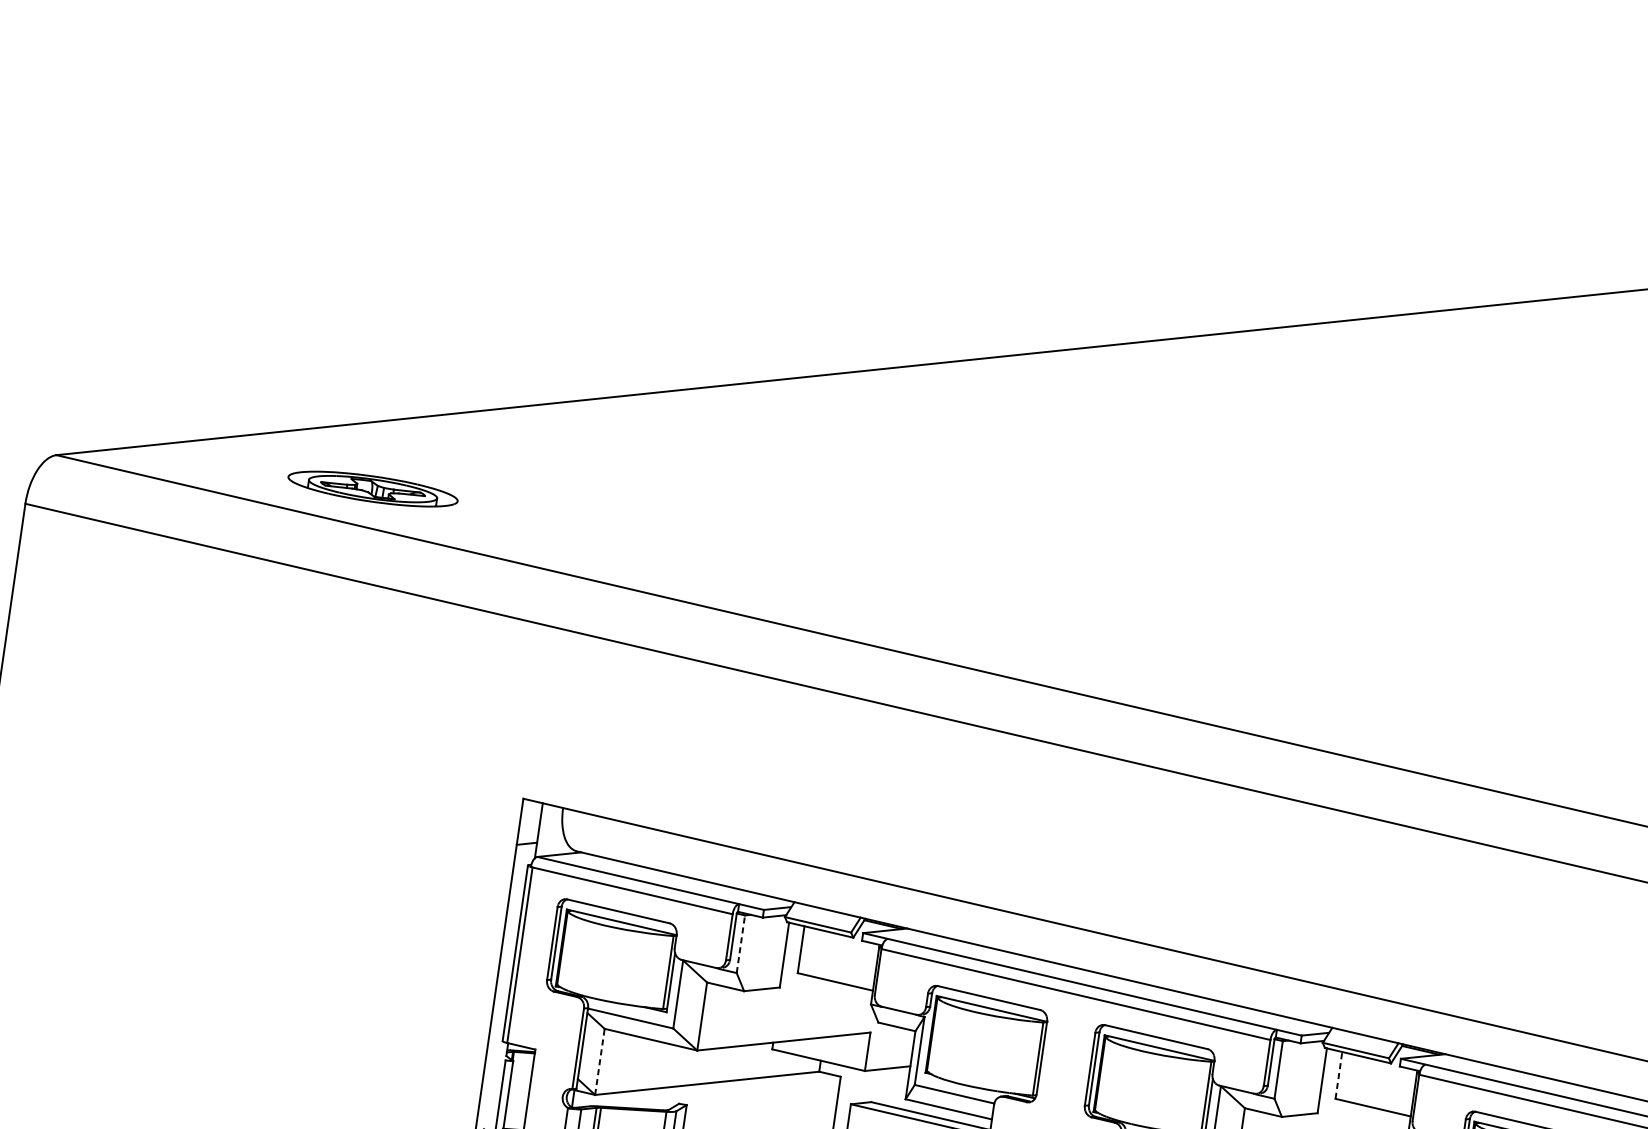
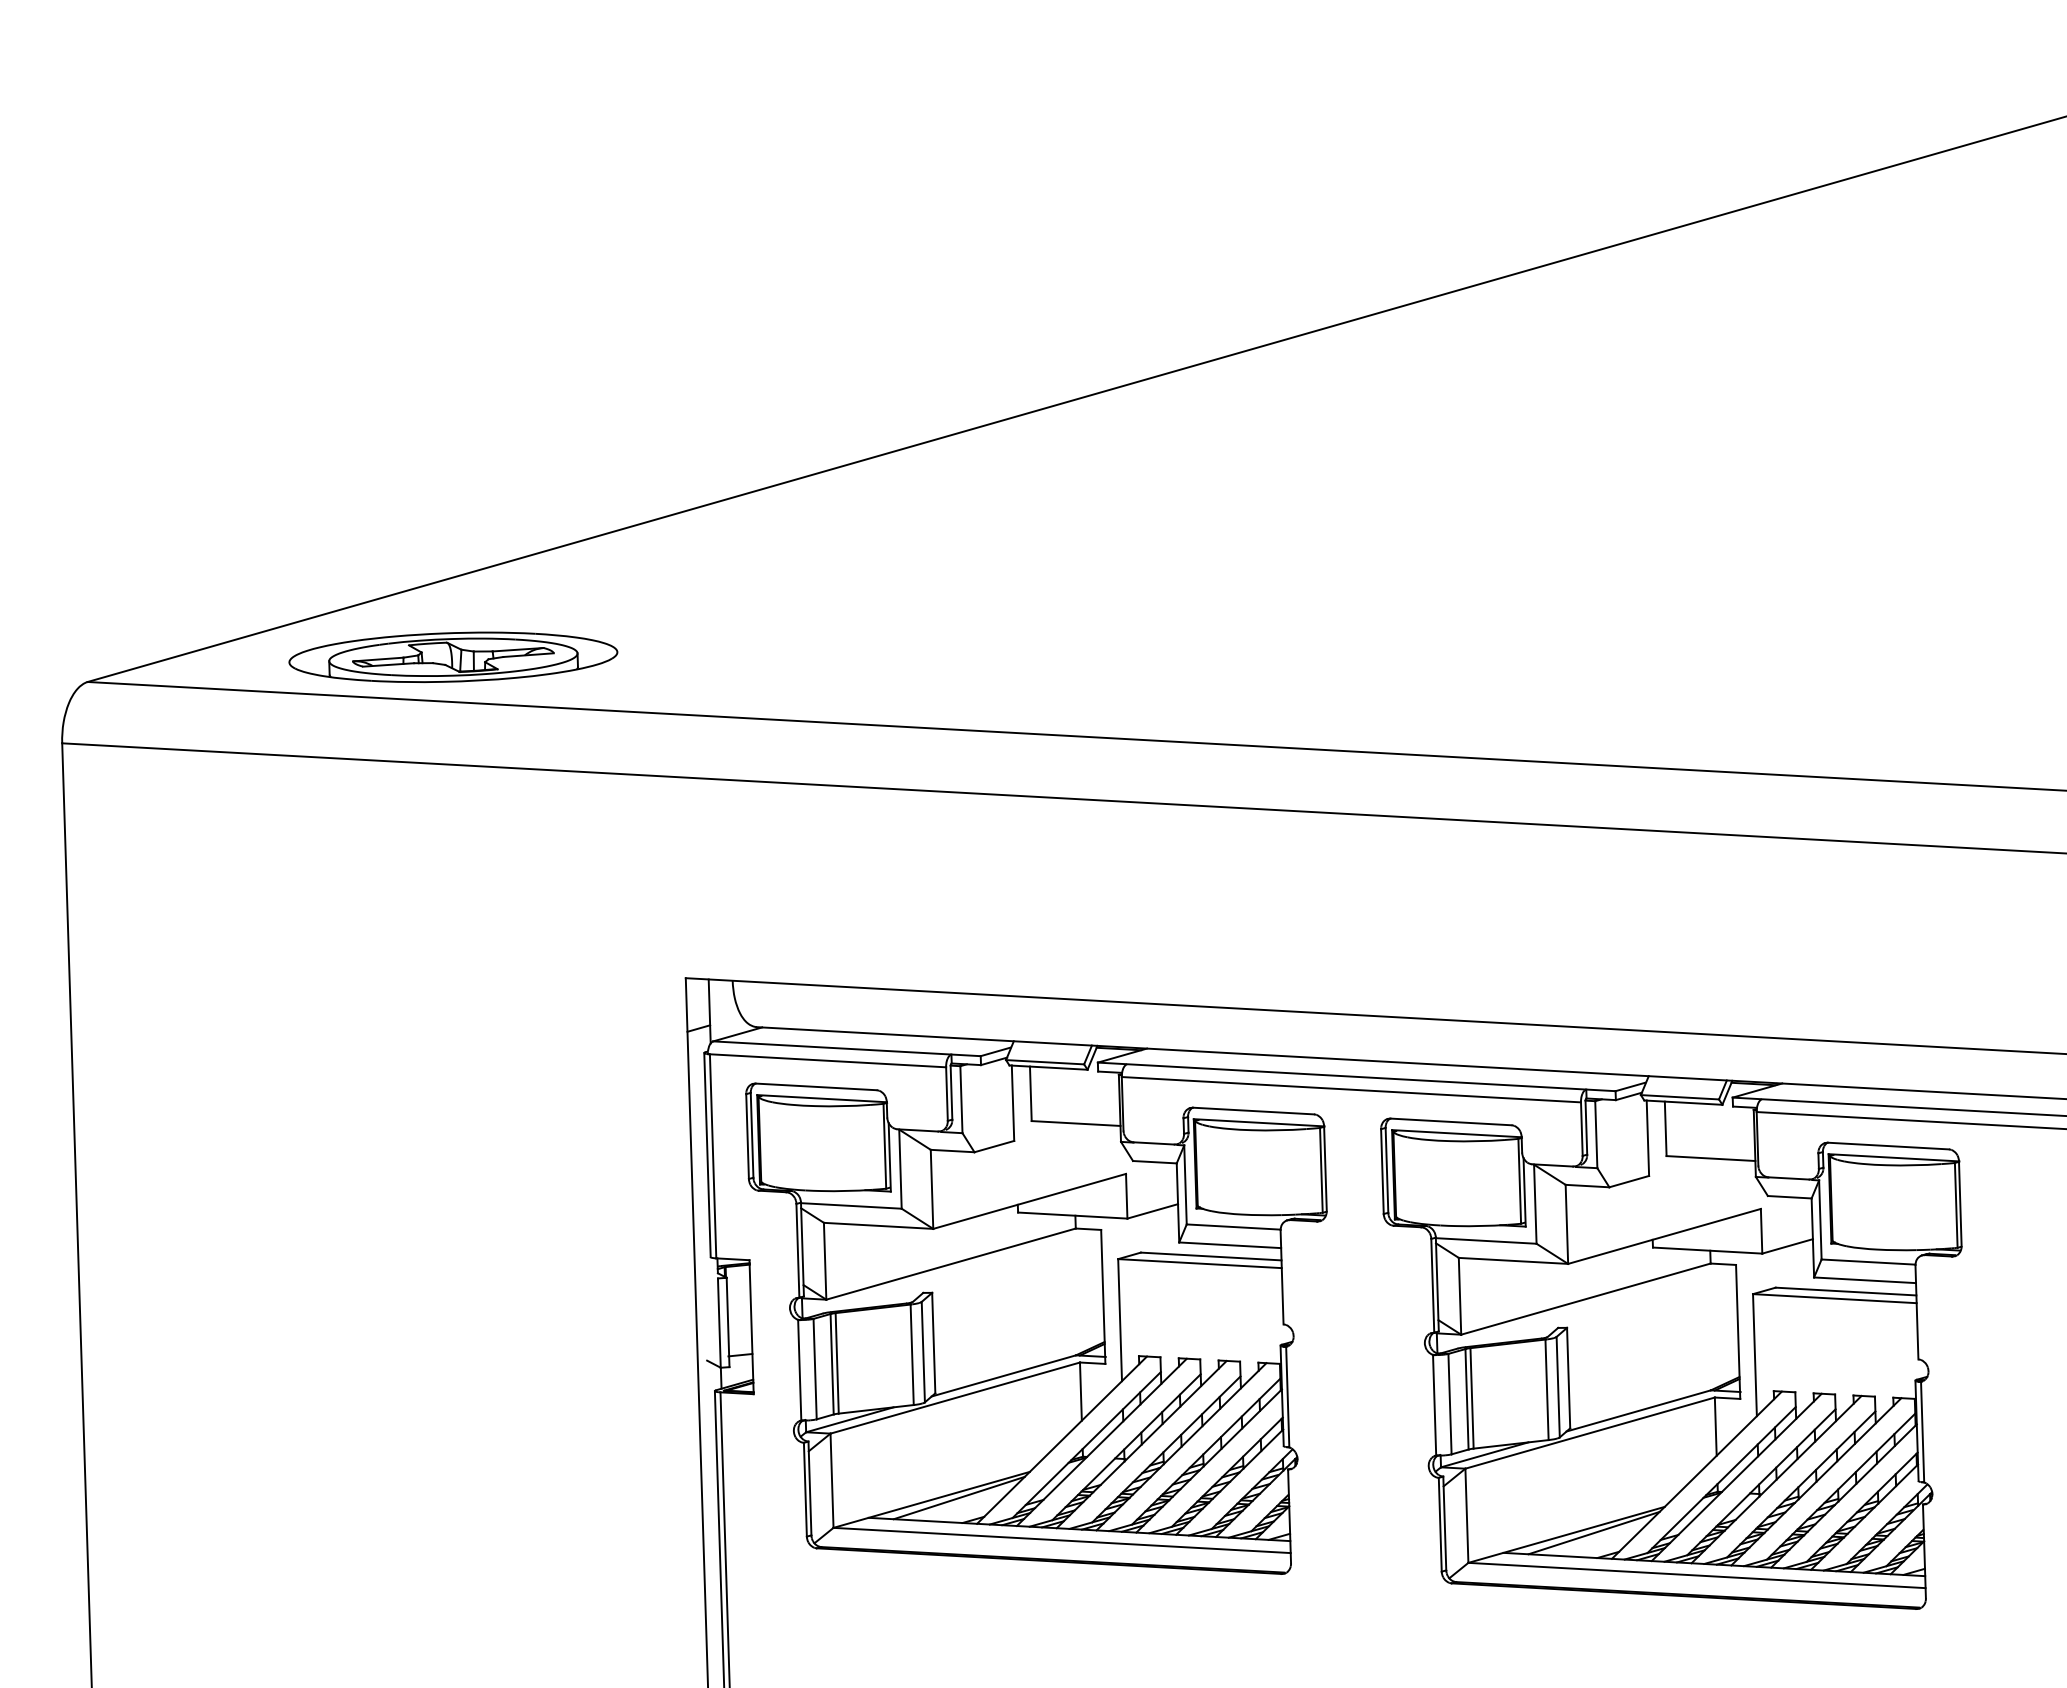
part: (373, 488) -> (453, 656), size x1.67
line: (740, 944) -> (961, 1099), dashed -> solid
line: (600, 1061) -> (825, 1260), dashed -> solid
line: (1338, 1075) -> (1665, 1128), dashed -> solid

